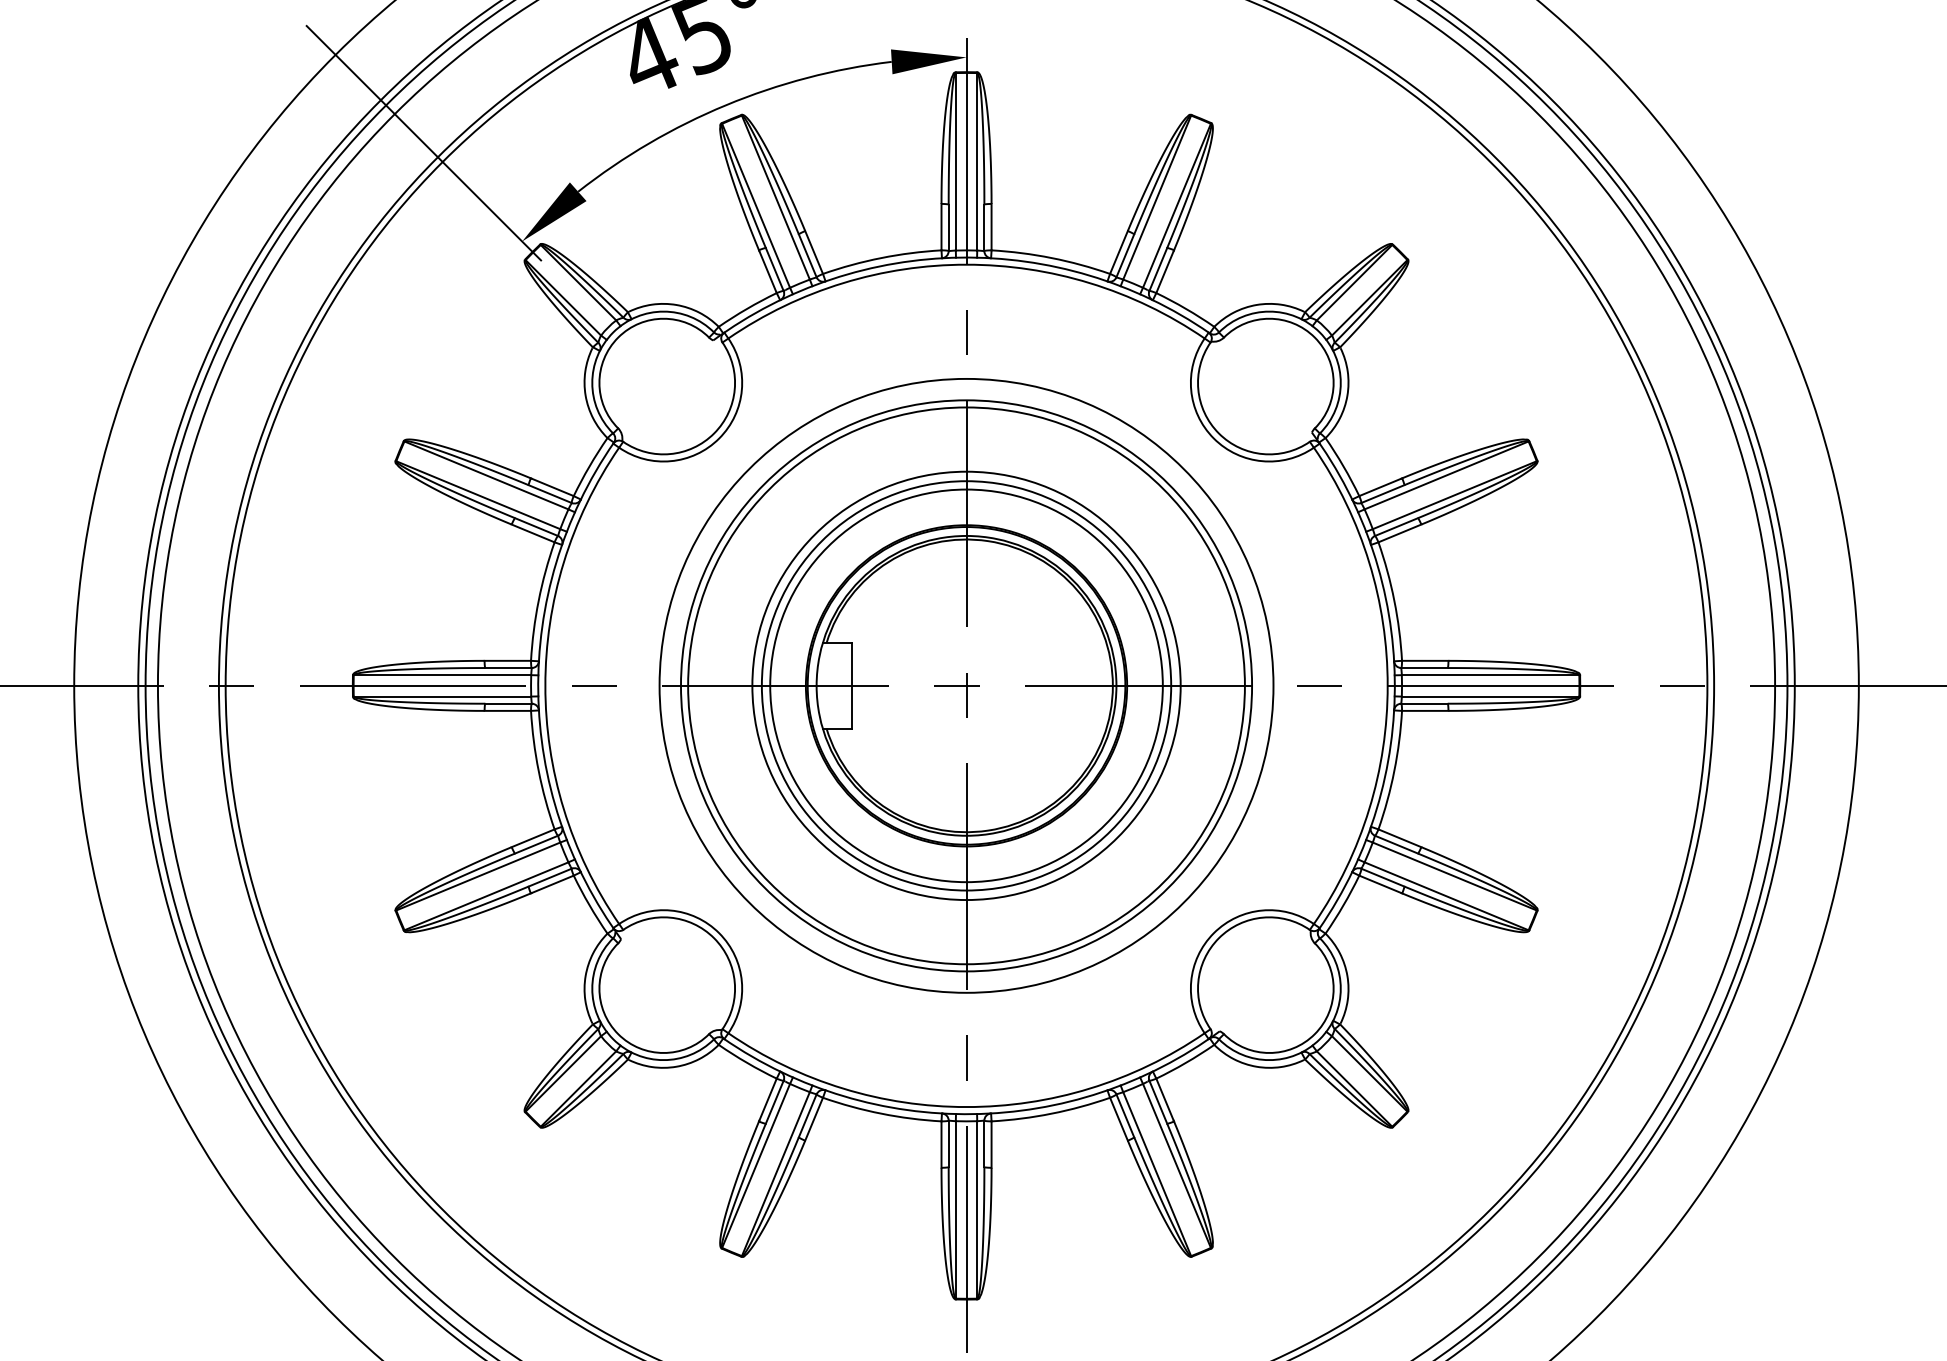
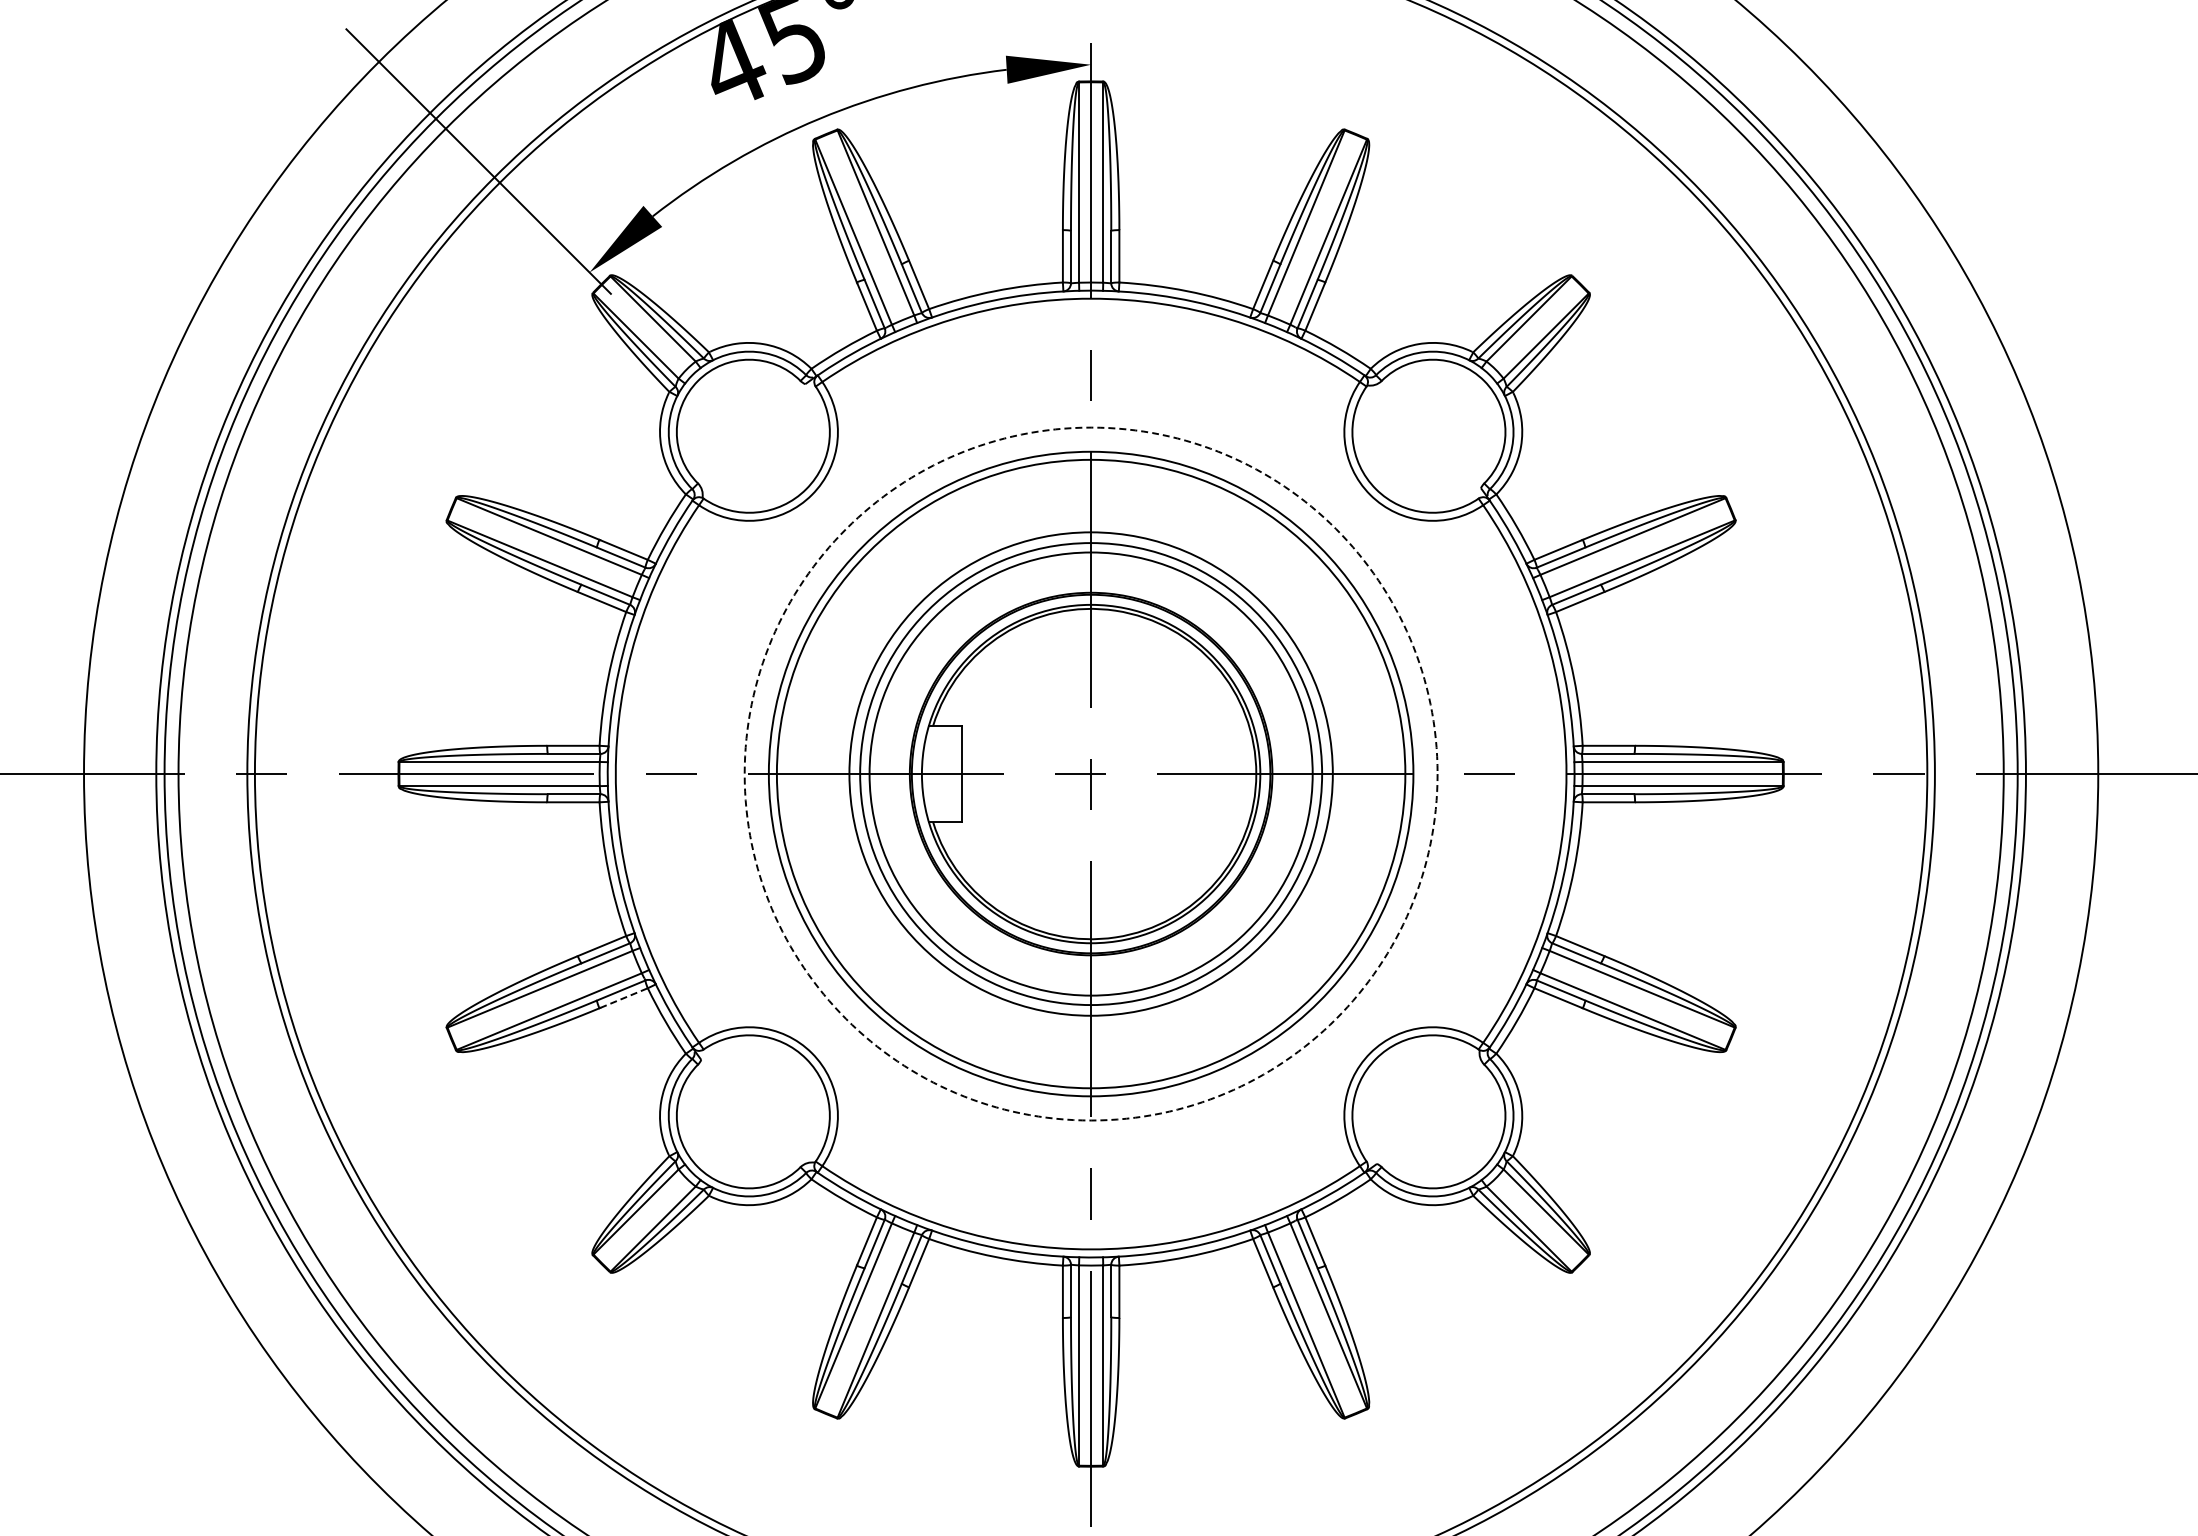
circle: (965, 685) -> (1090, 773), solid -> dashed
line: (553, 884) -> (624, 998), solid -> dashed

